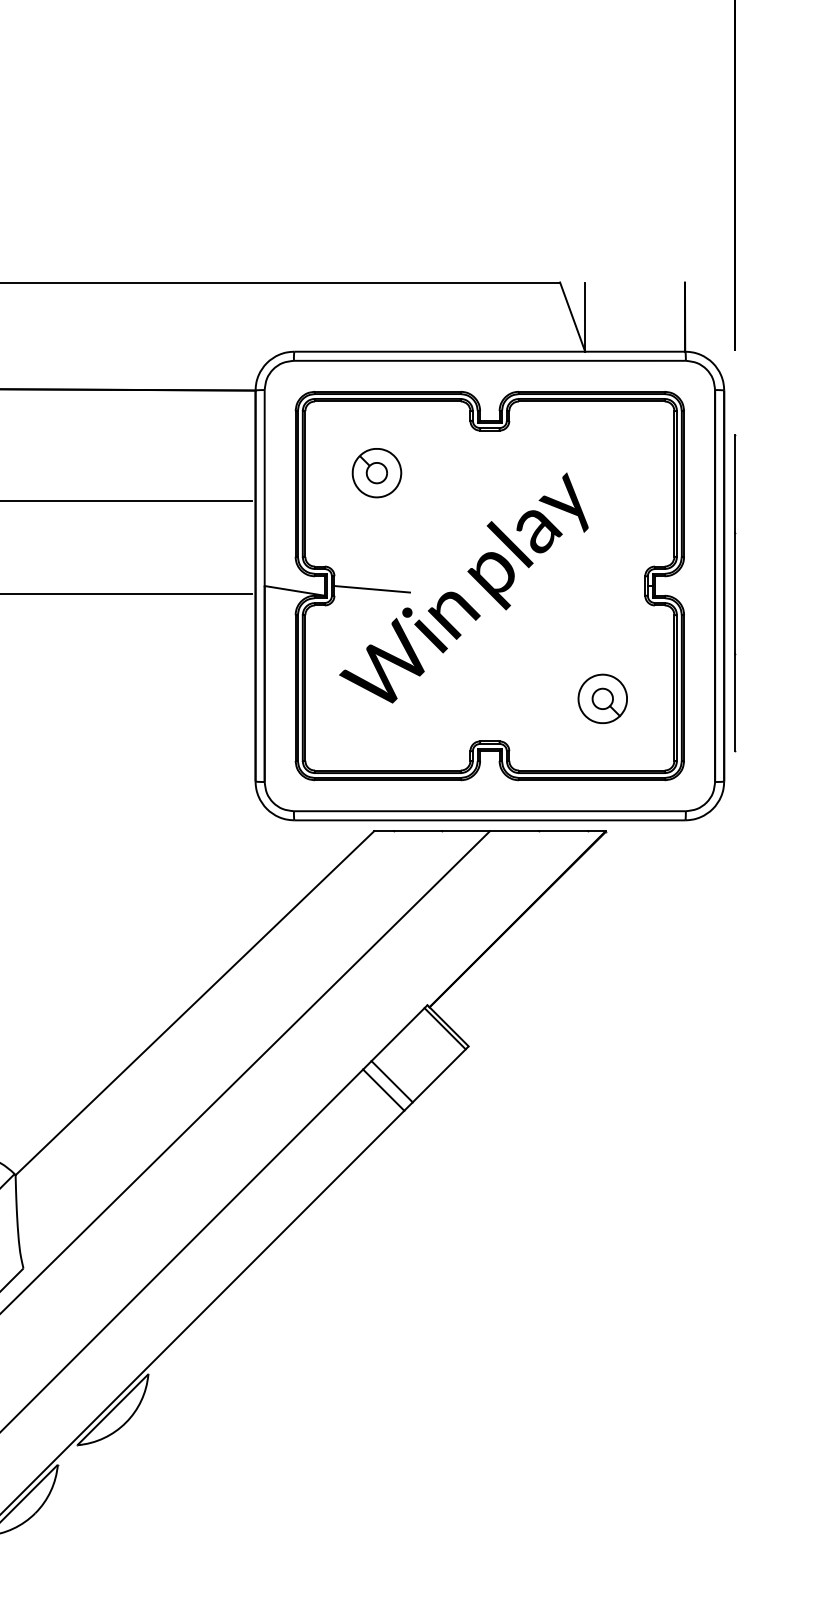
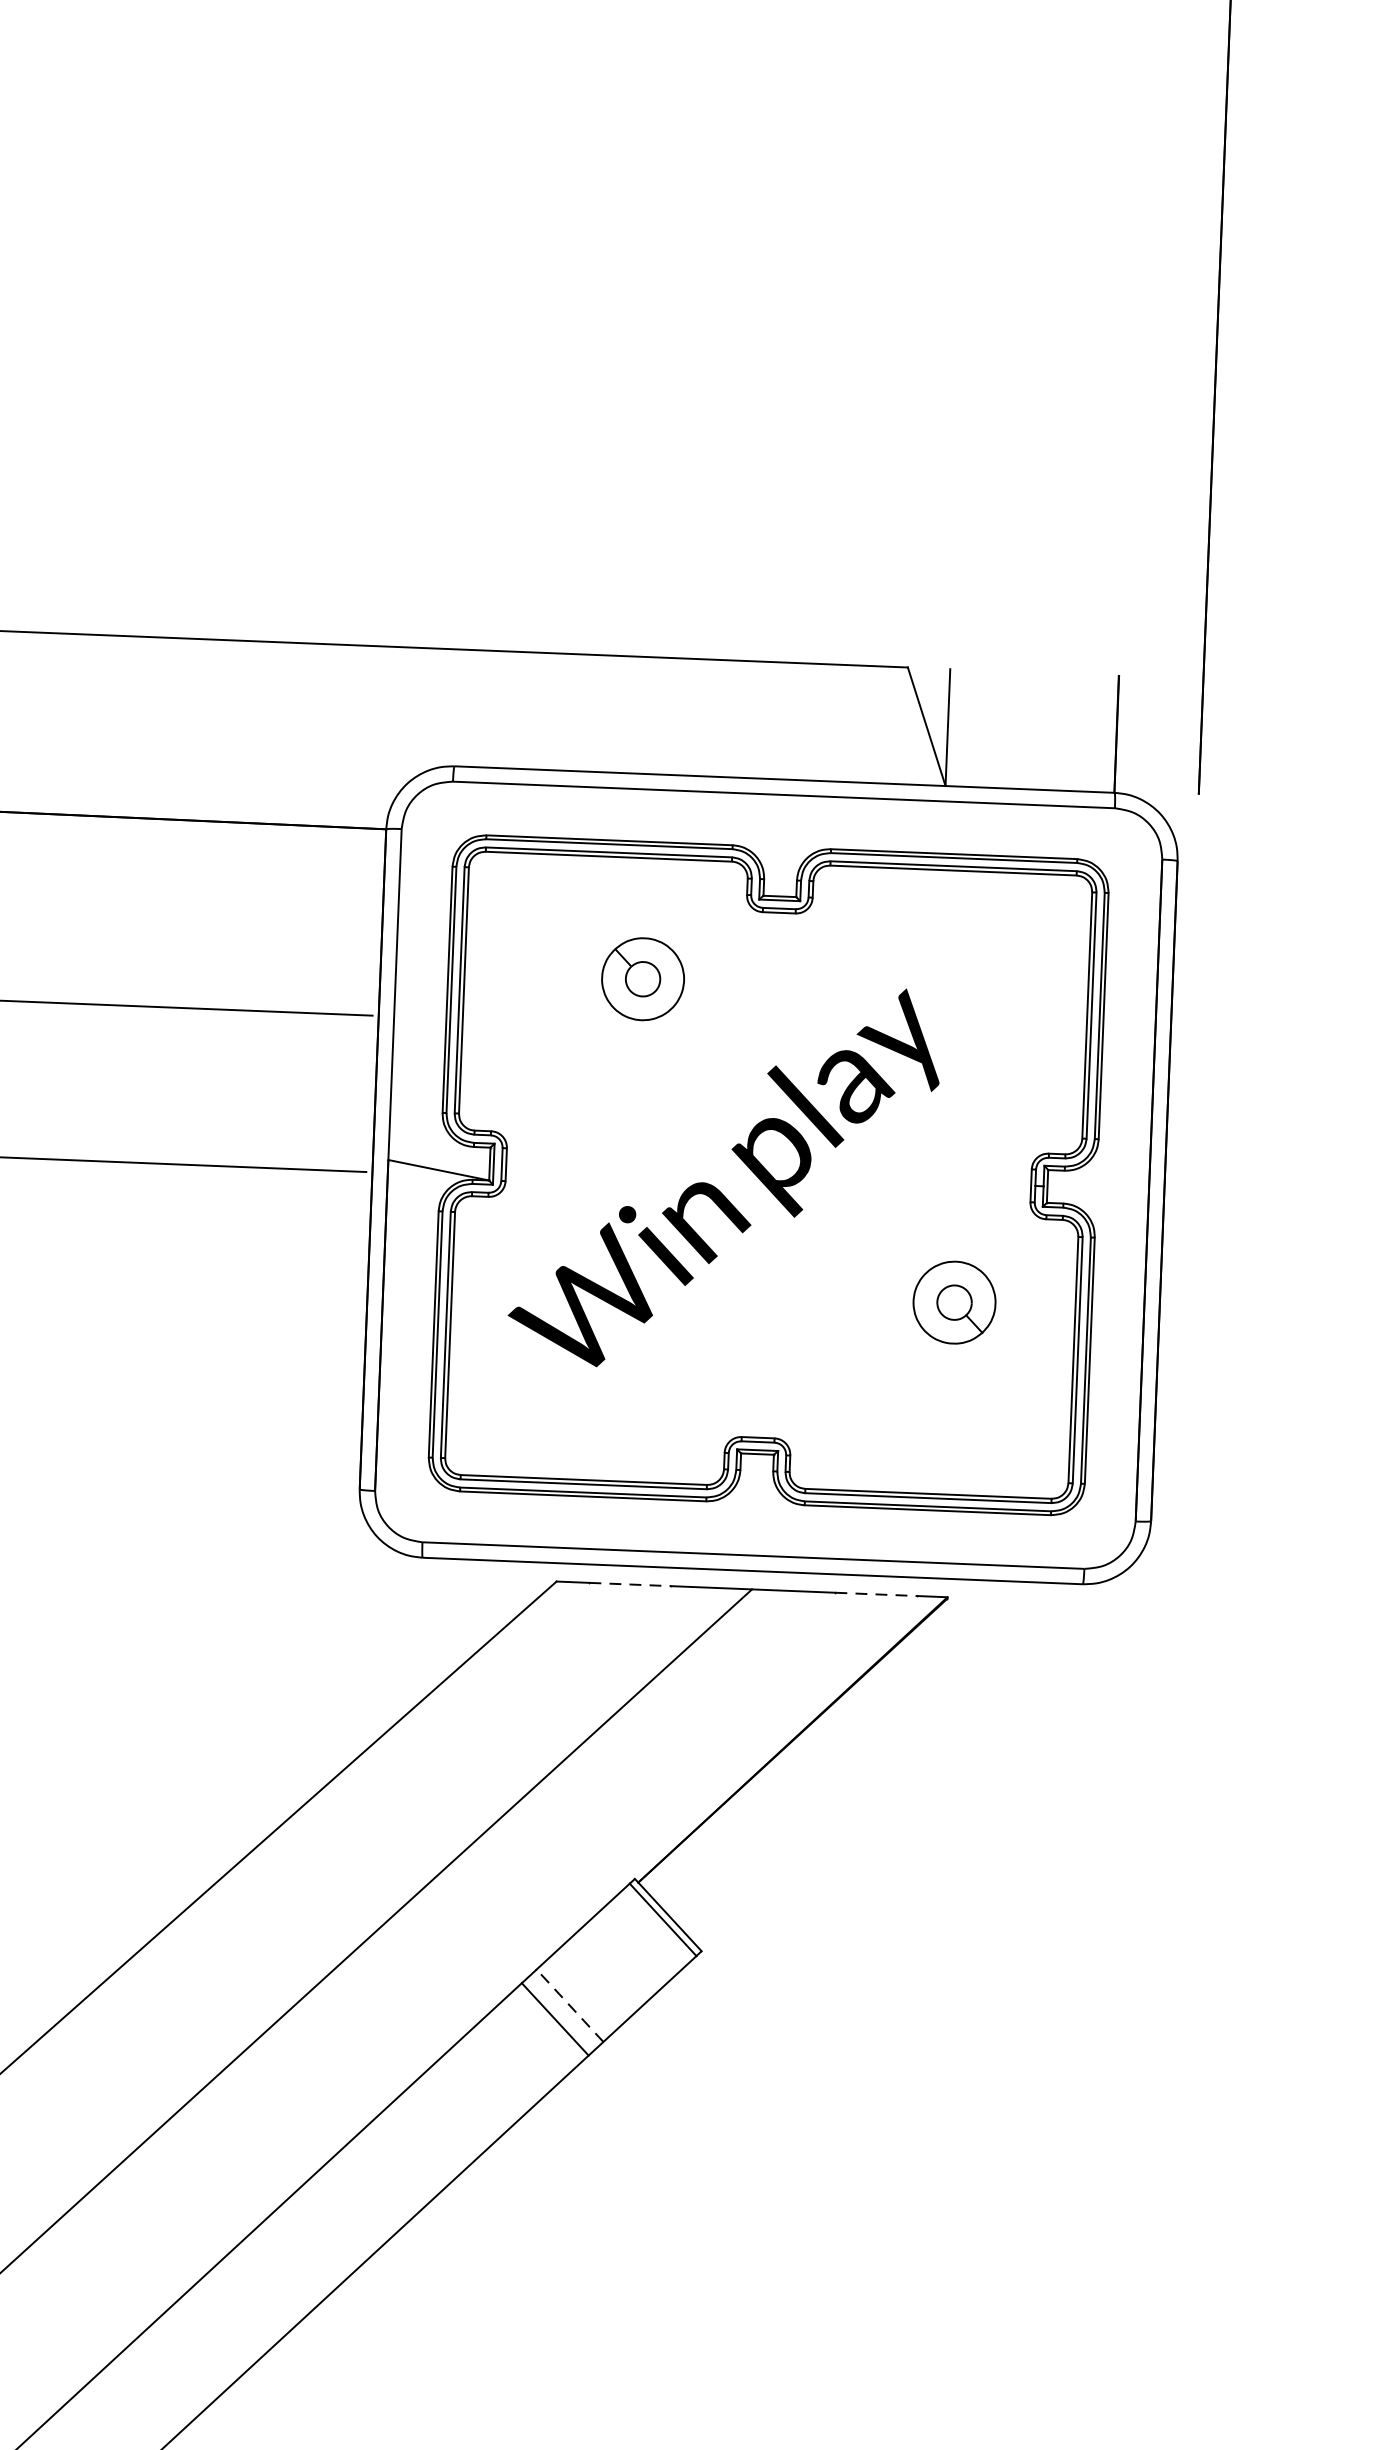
part: (376, 473) -> (642, 979), moved
line: (372, 589) -> (570, 1173), removed
line: (735, 593) -> (1182, 1204), removed
part: (602, 698) -> (954, 1301), moved
line: (418, 831) -> (631, 1584), solid -> dashed
line: (564, 831) -> (878, 1594), solid -> dashed
line: (391, 1081) -> (568, 2005), solid -> dashed

